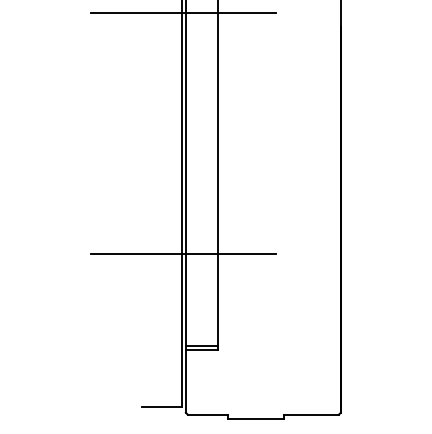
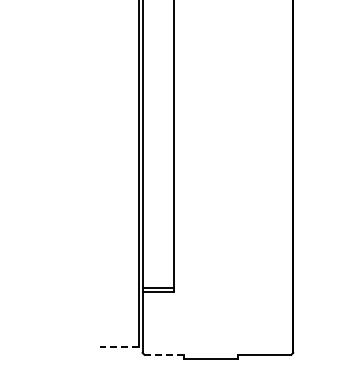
line: (183, 253) -> (140, 197), removed
line: (162, 406) -> (119, 346), solid -> dashed
line: (208, 414) -> (164, 354), solid -> dashed

